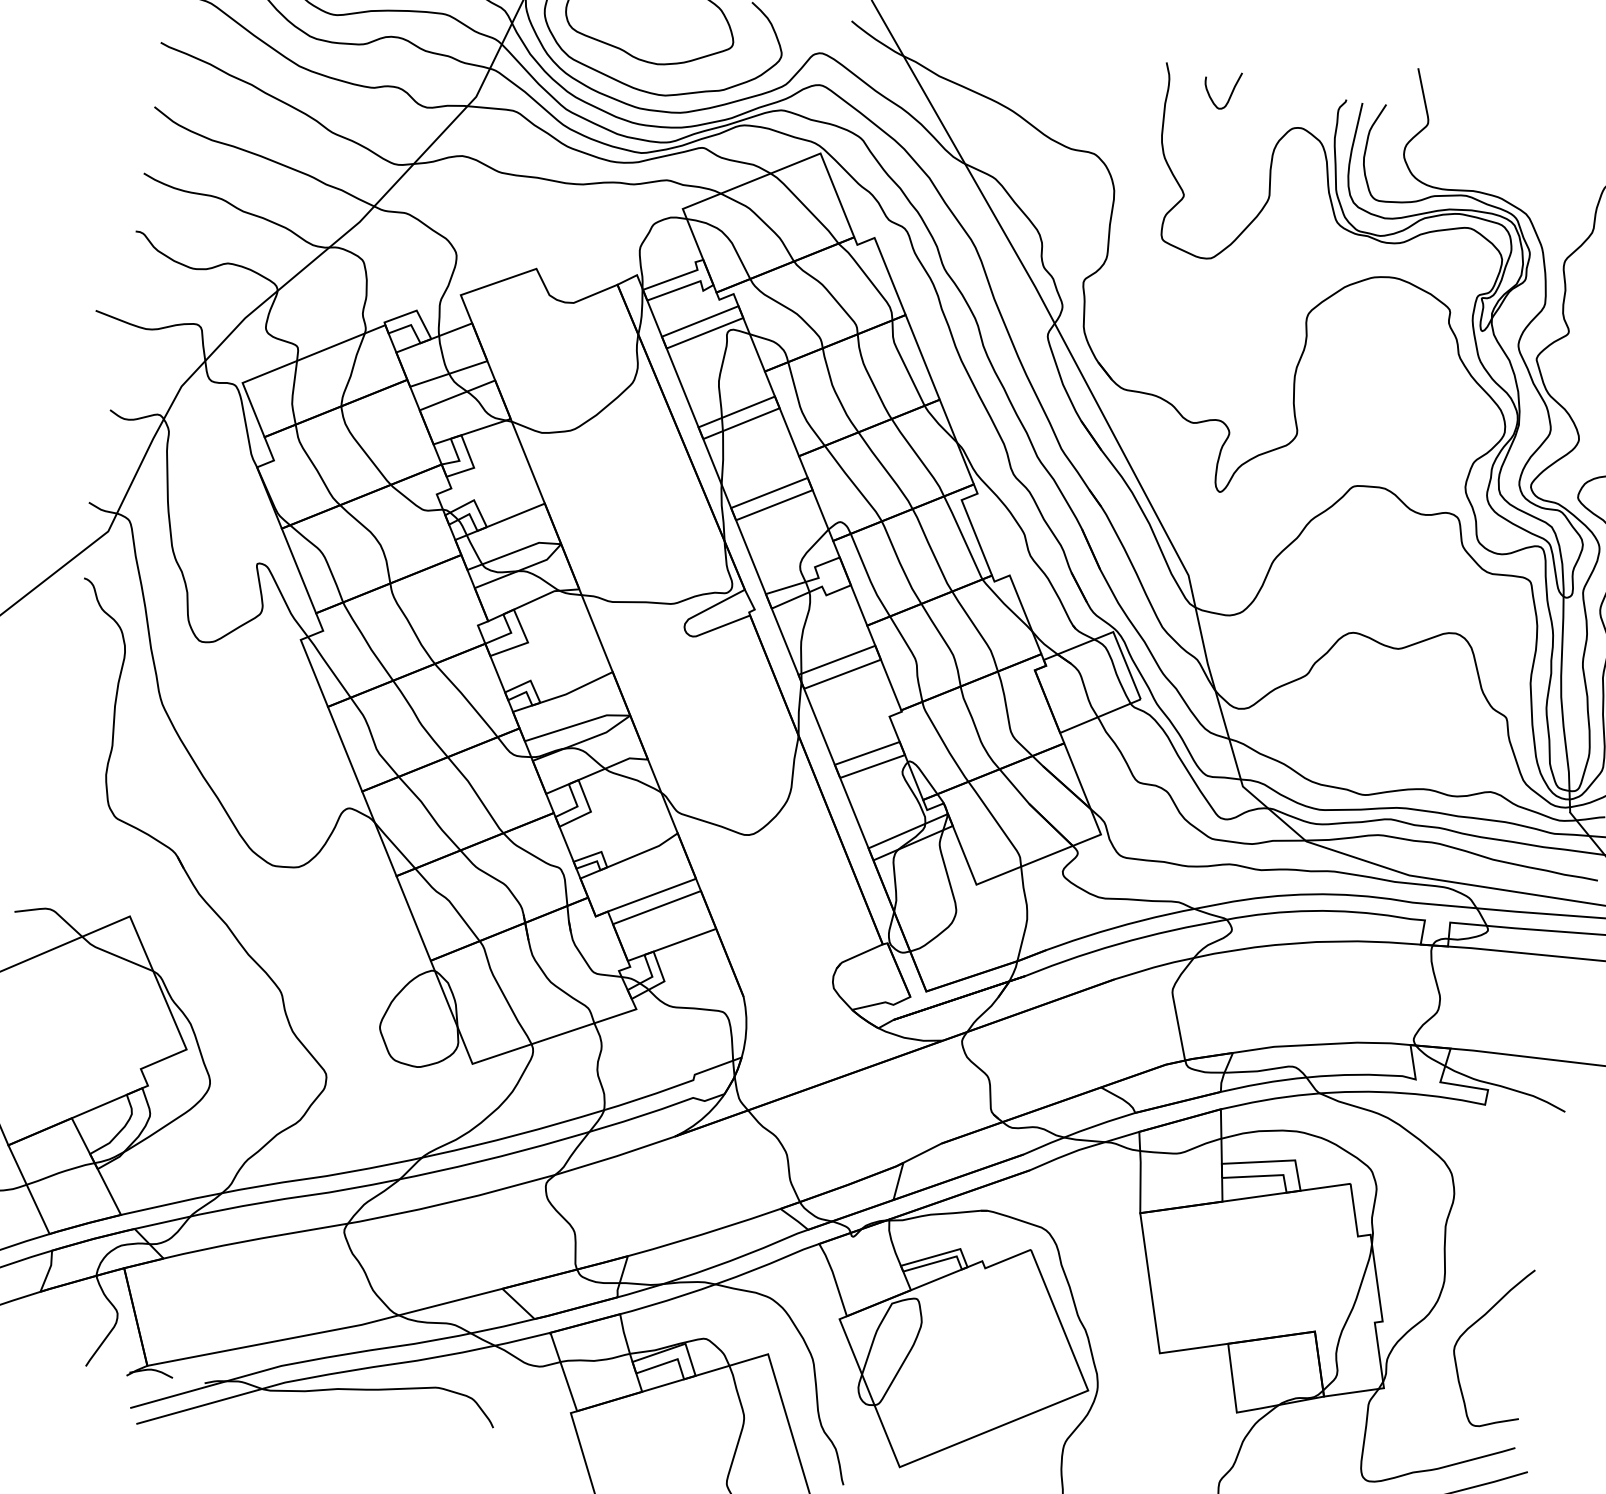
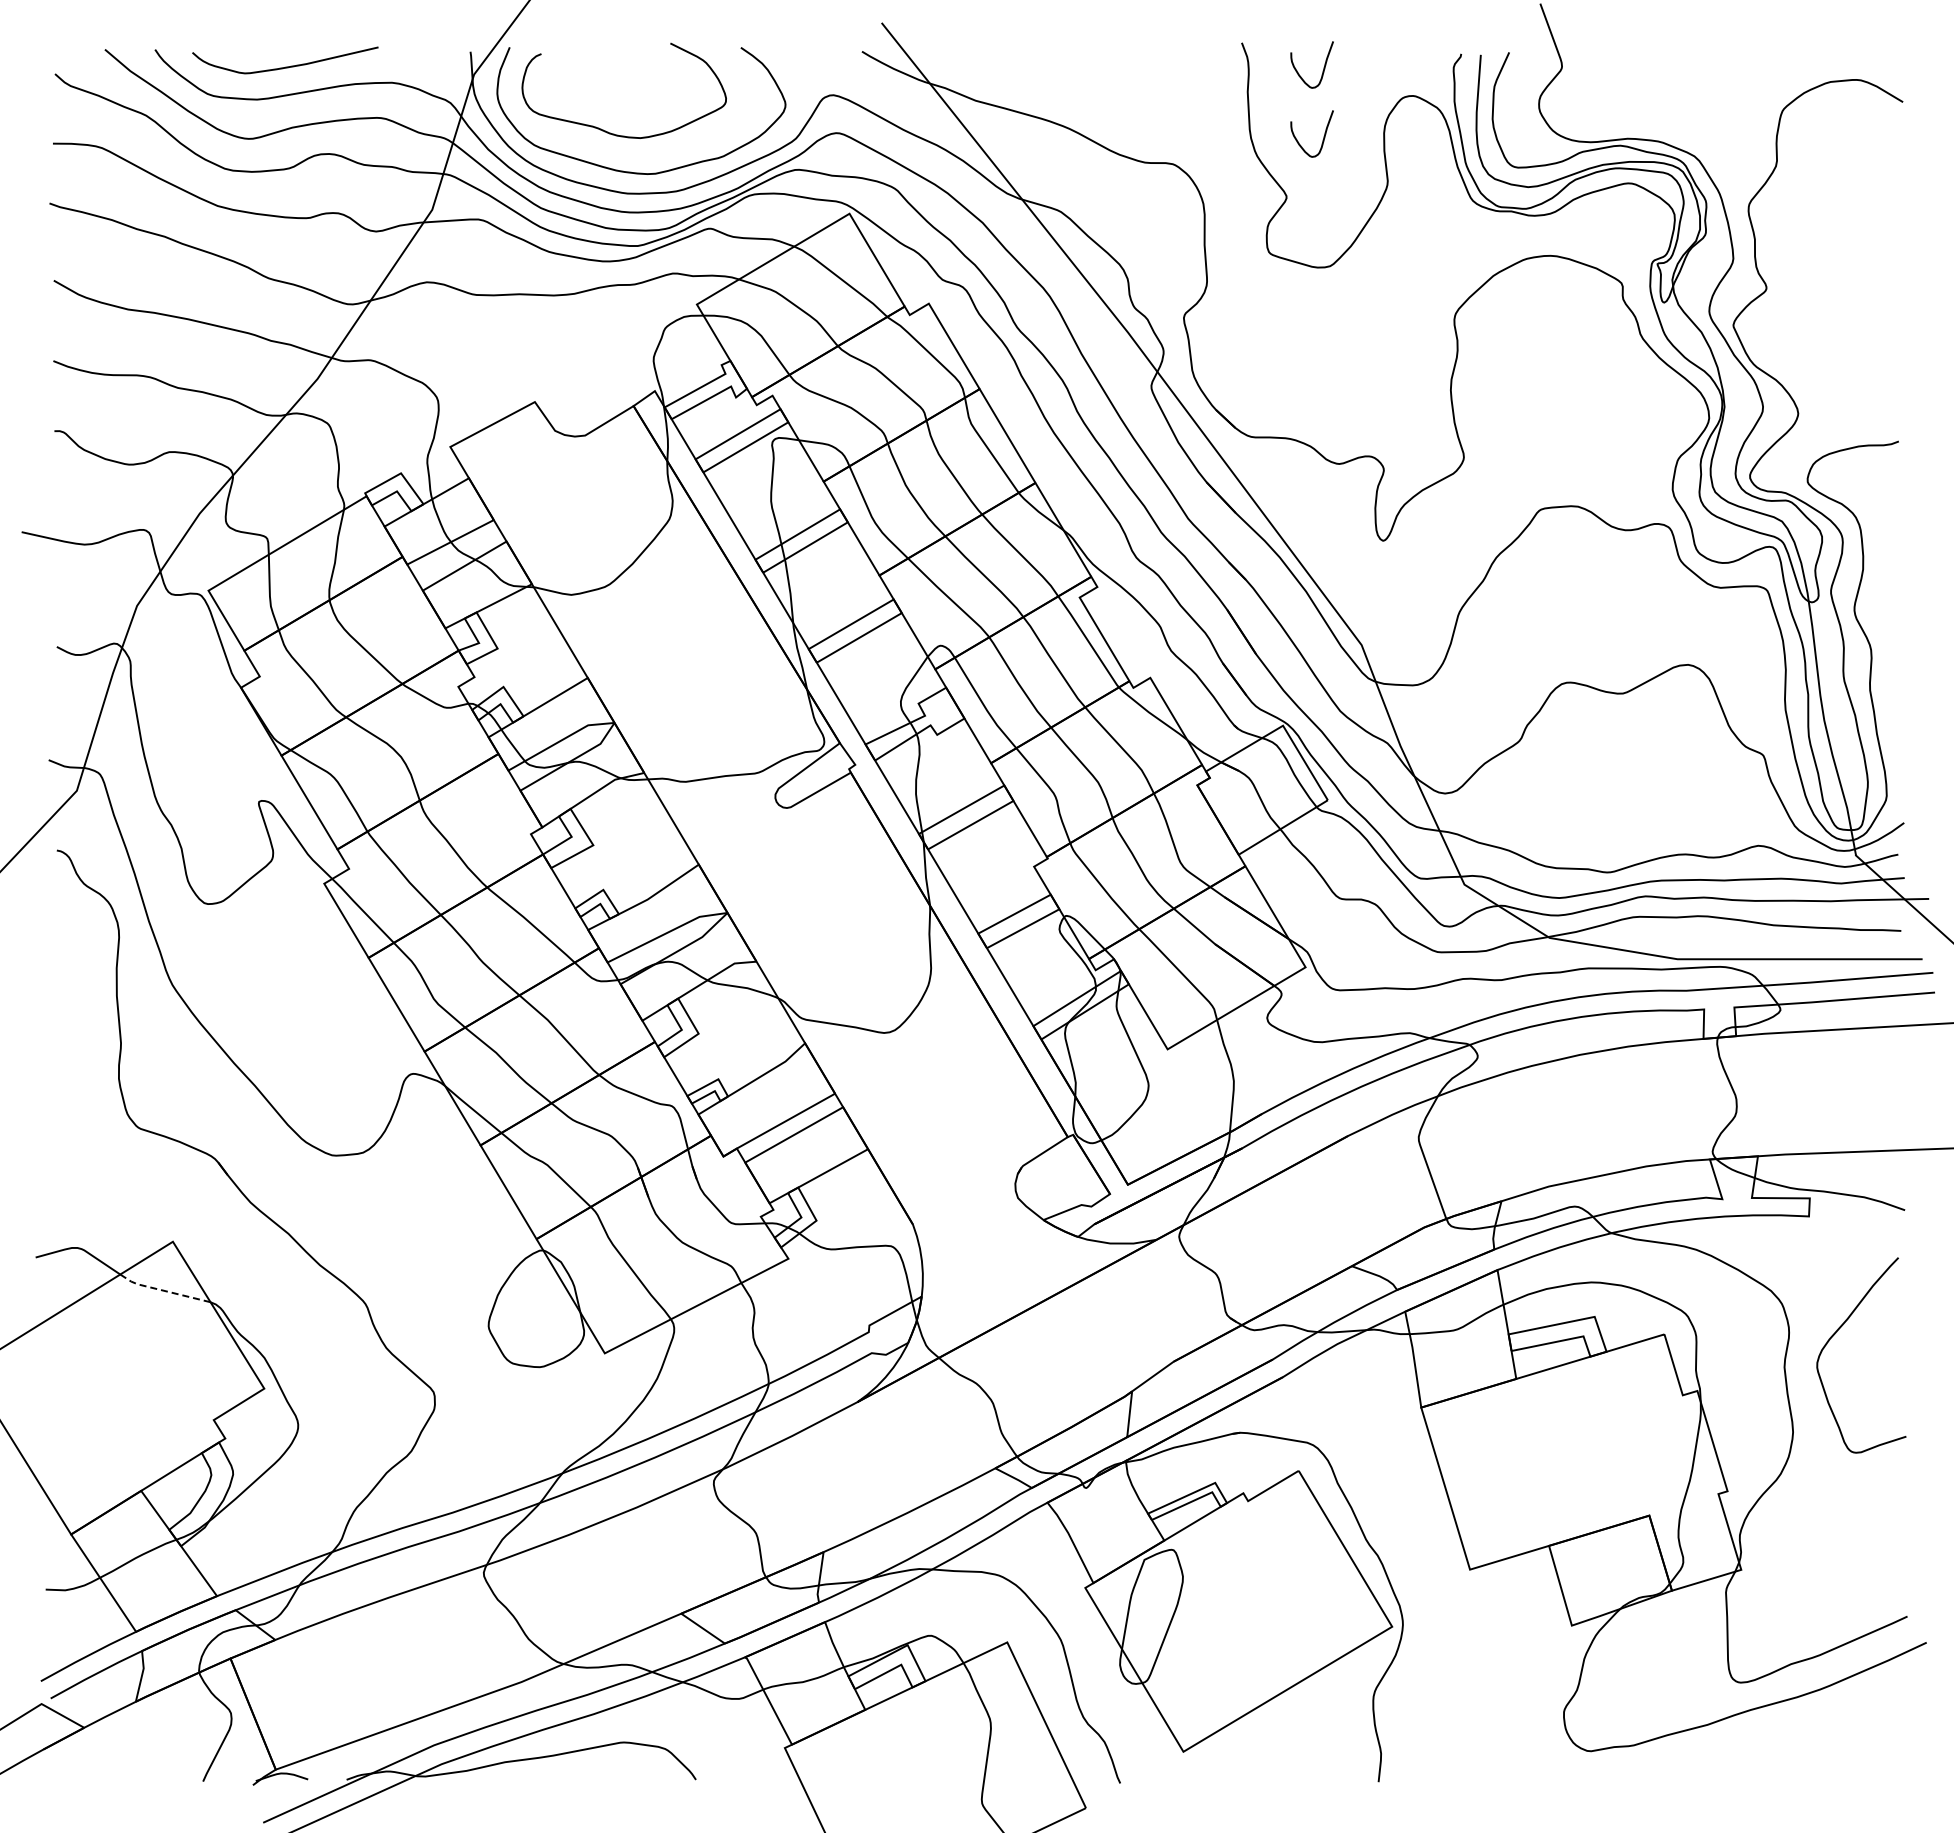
curve: (1222, 150) -> (1323, 136), added
line: (115, 955) -> (163, 1290), solid -> dashed
curve: (1474, 1324) -> (1836, 1333), moved

